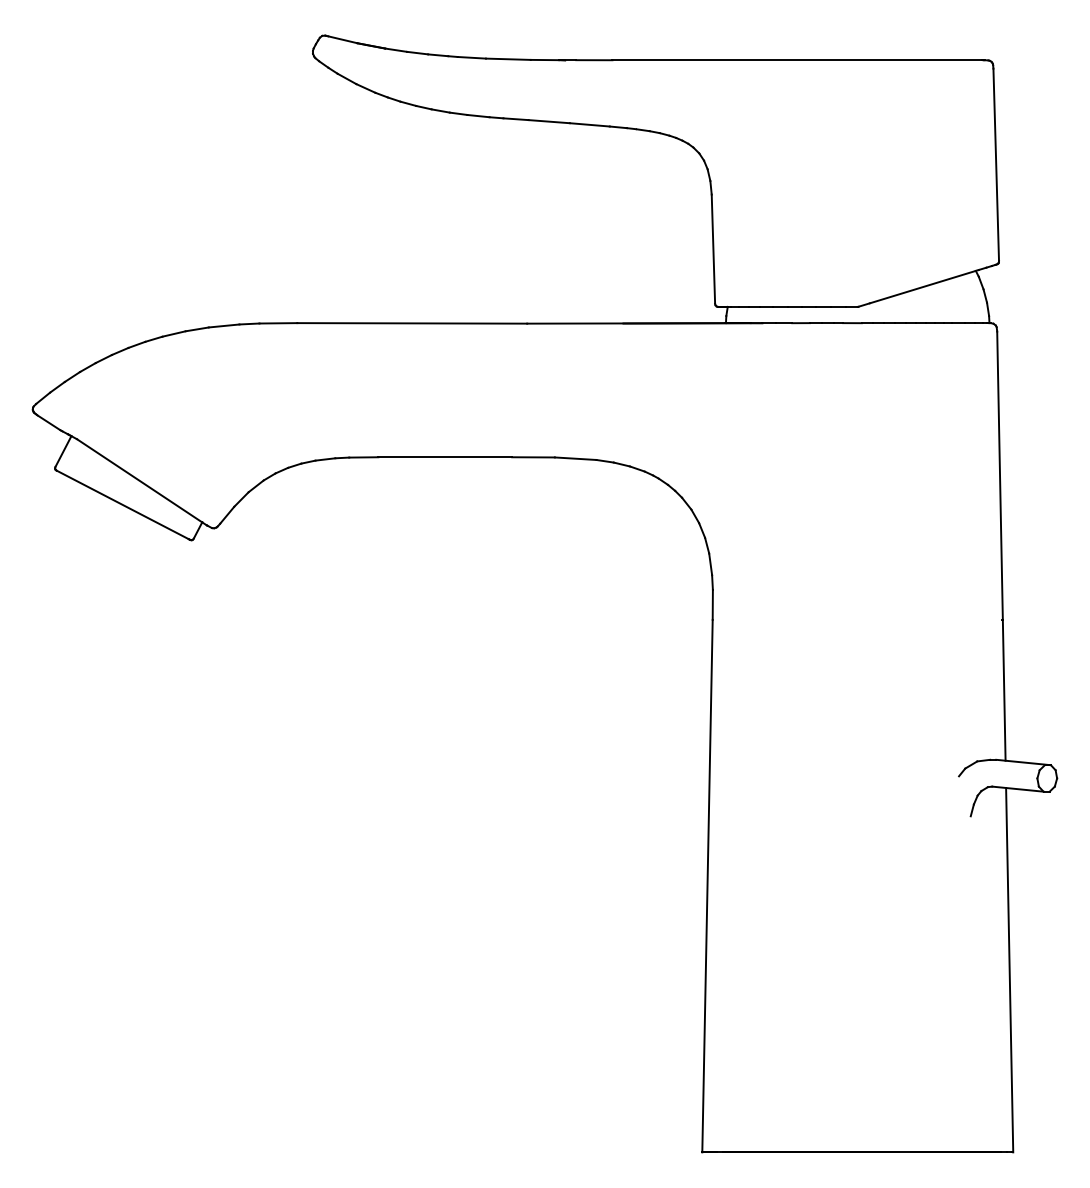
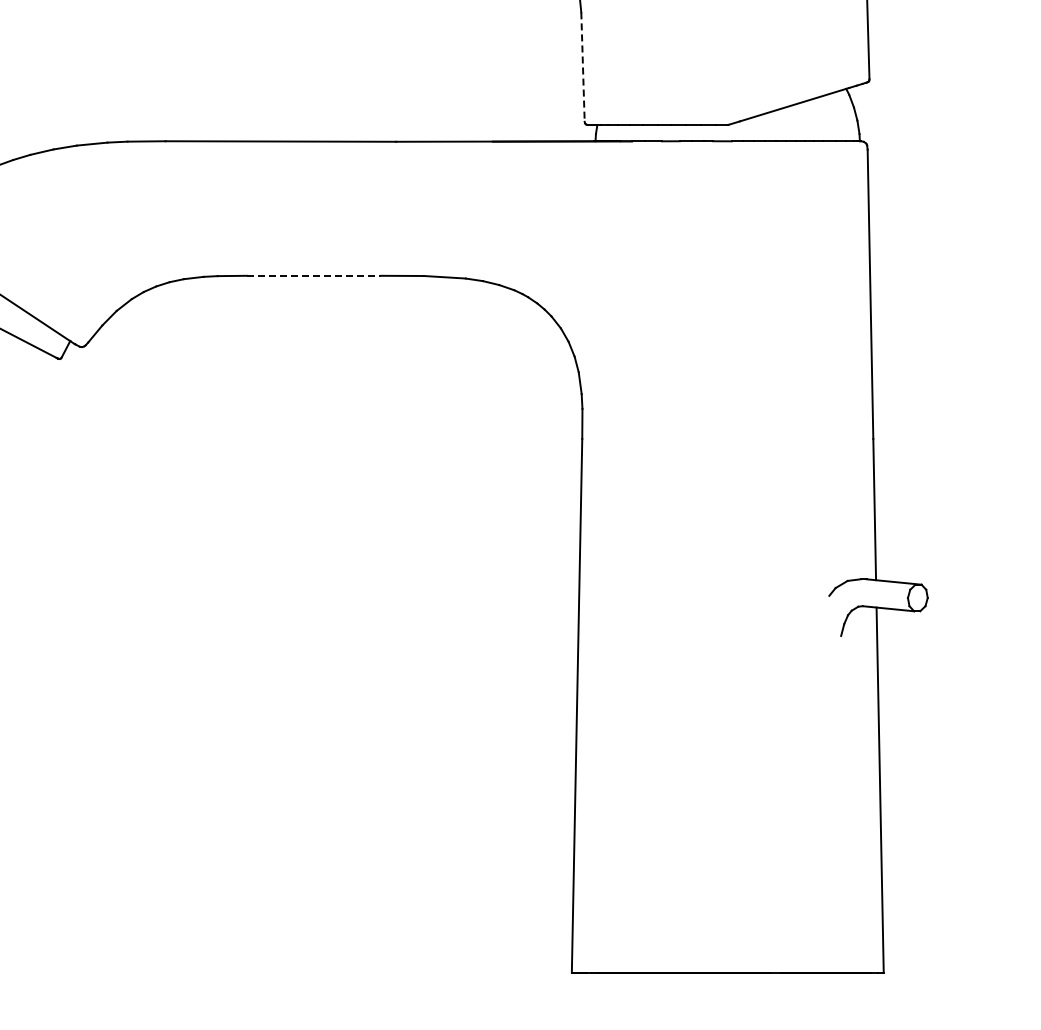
line: (713, 249) -> (583, 67), solid -> dashed
line: (445, 457) -> (314, 276), solid -> dashed

